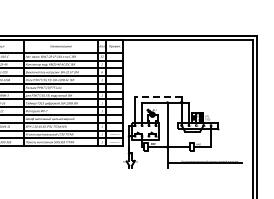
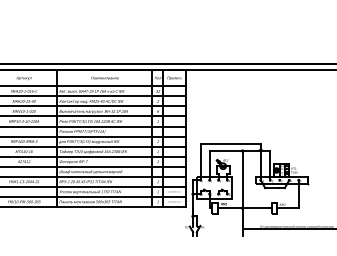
line: (157, 97) -> (229, 144), dashed -> solid

